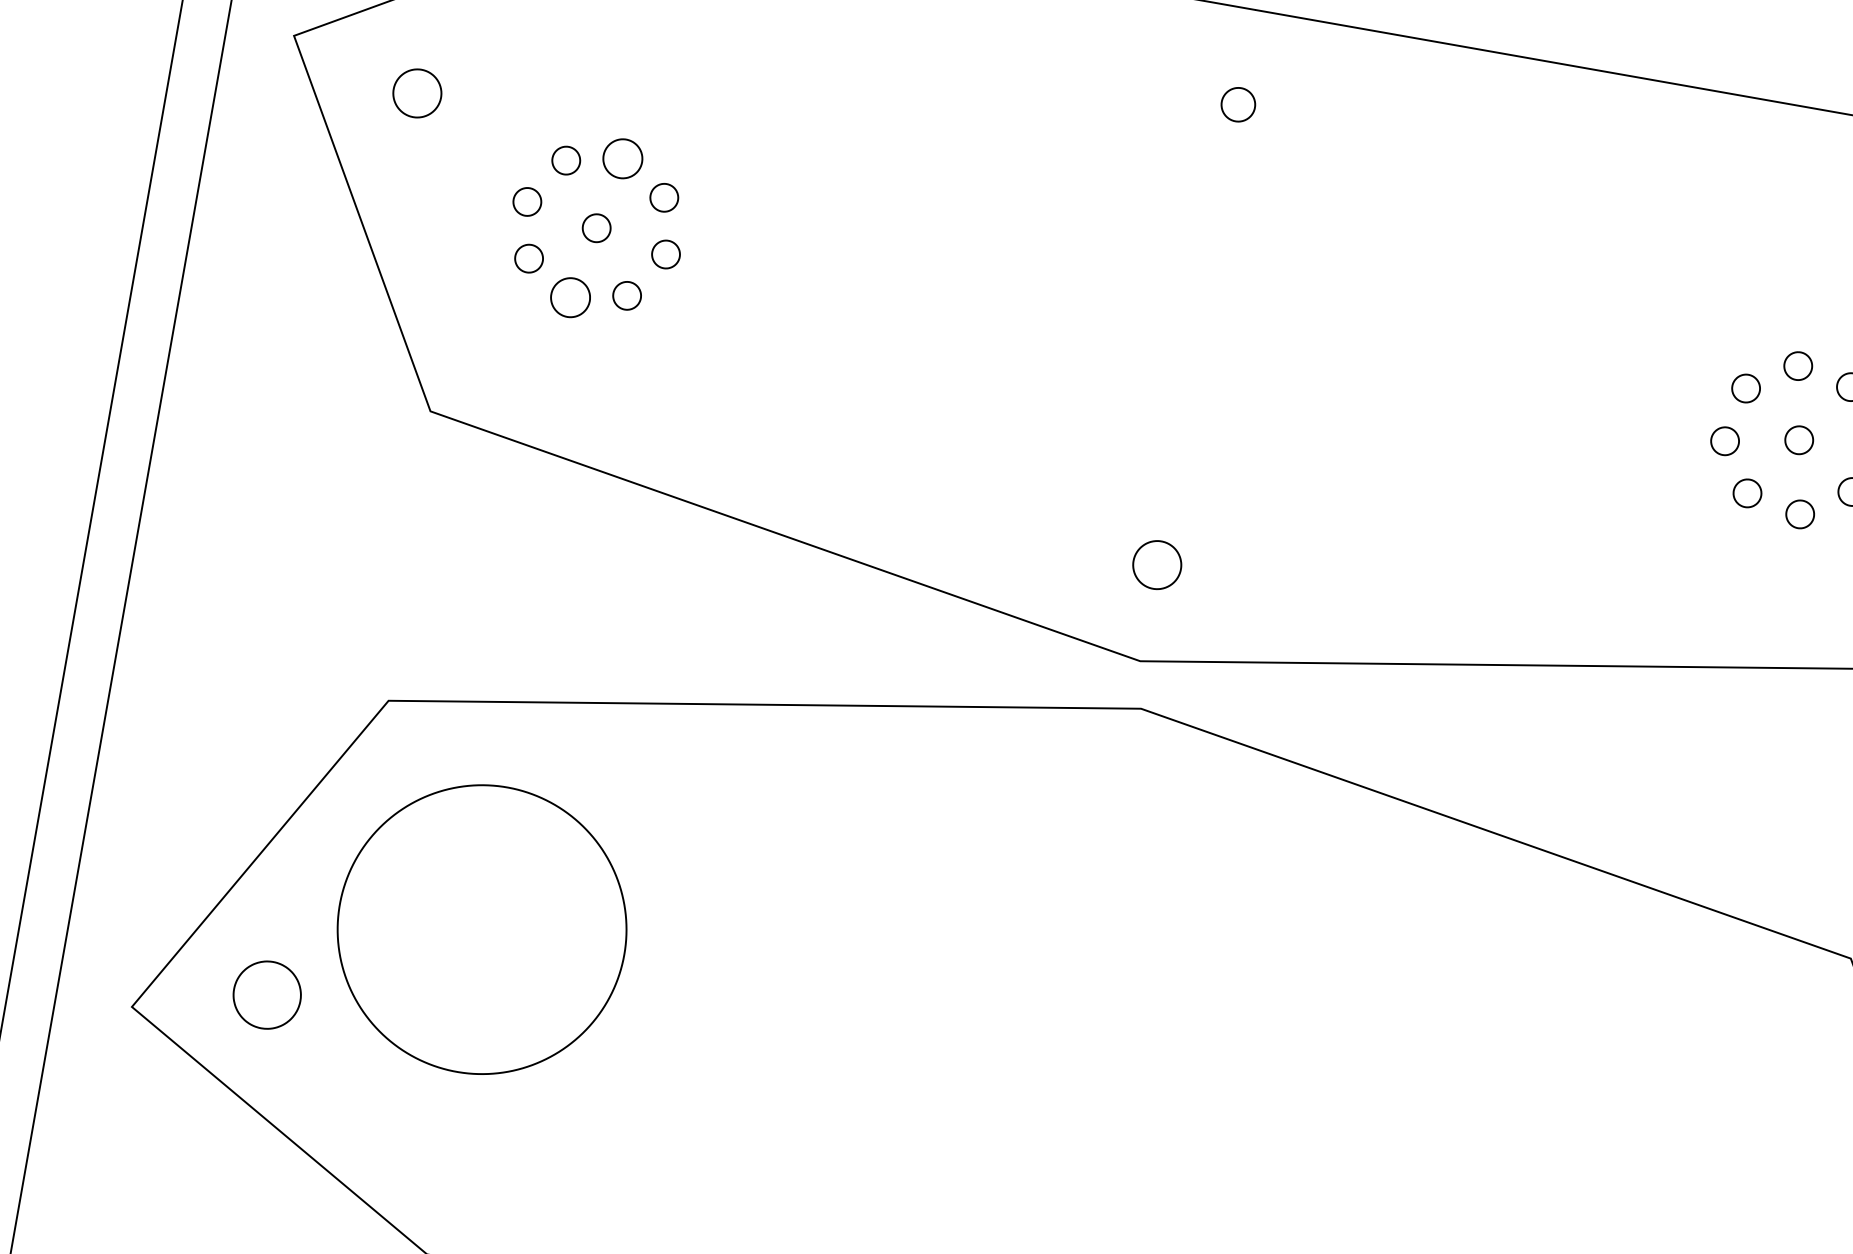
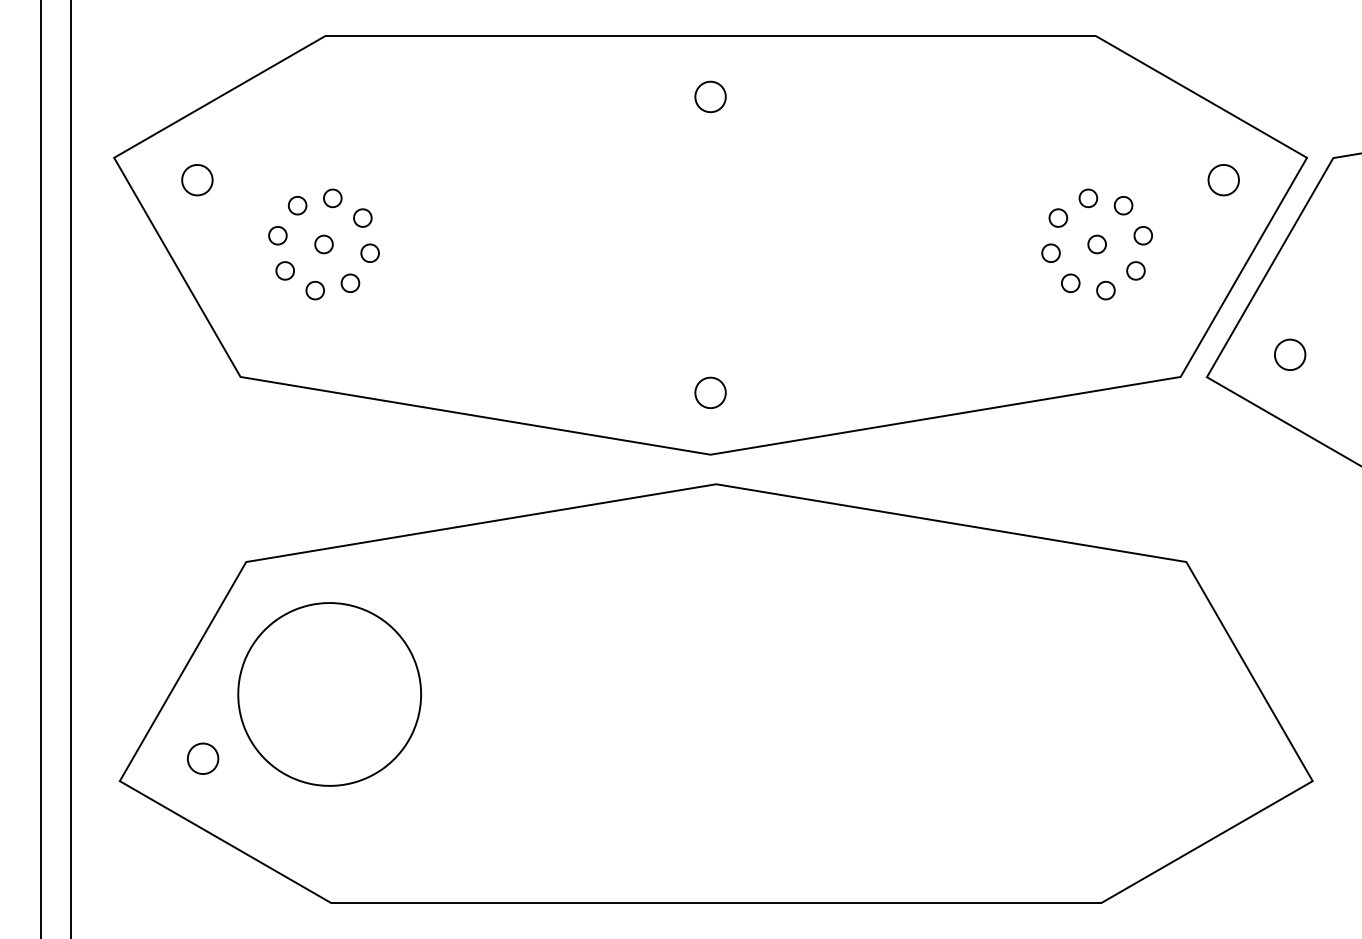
part: (1238, 104) -> (710, 96), size x1.43
part: (622, 158) -> (332, 198), size x0.71
part: (569, 297) -> (314, 290), size x0.71
part: (268, 994) -> (203, 758), size x0.71

